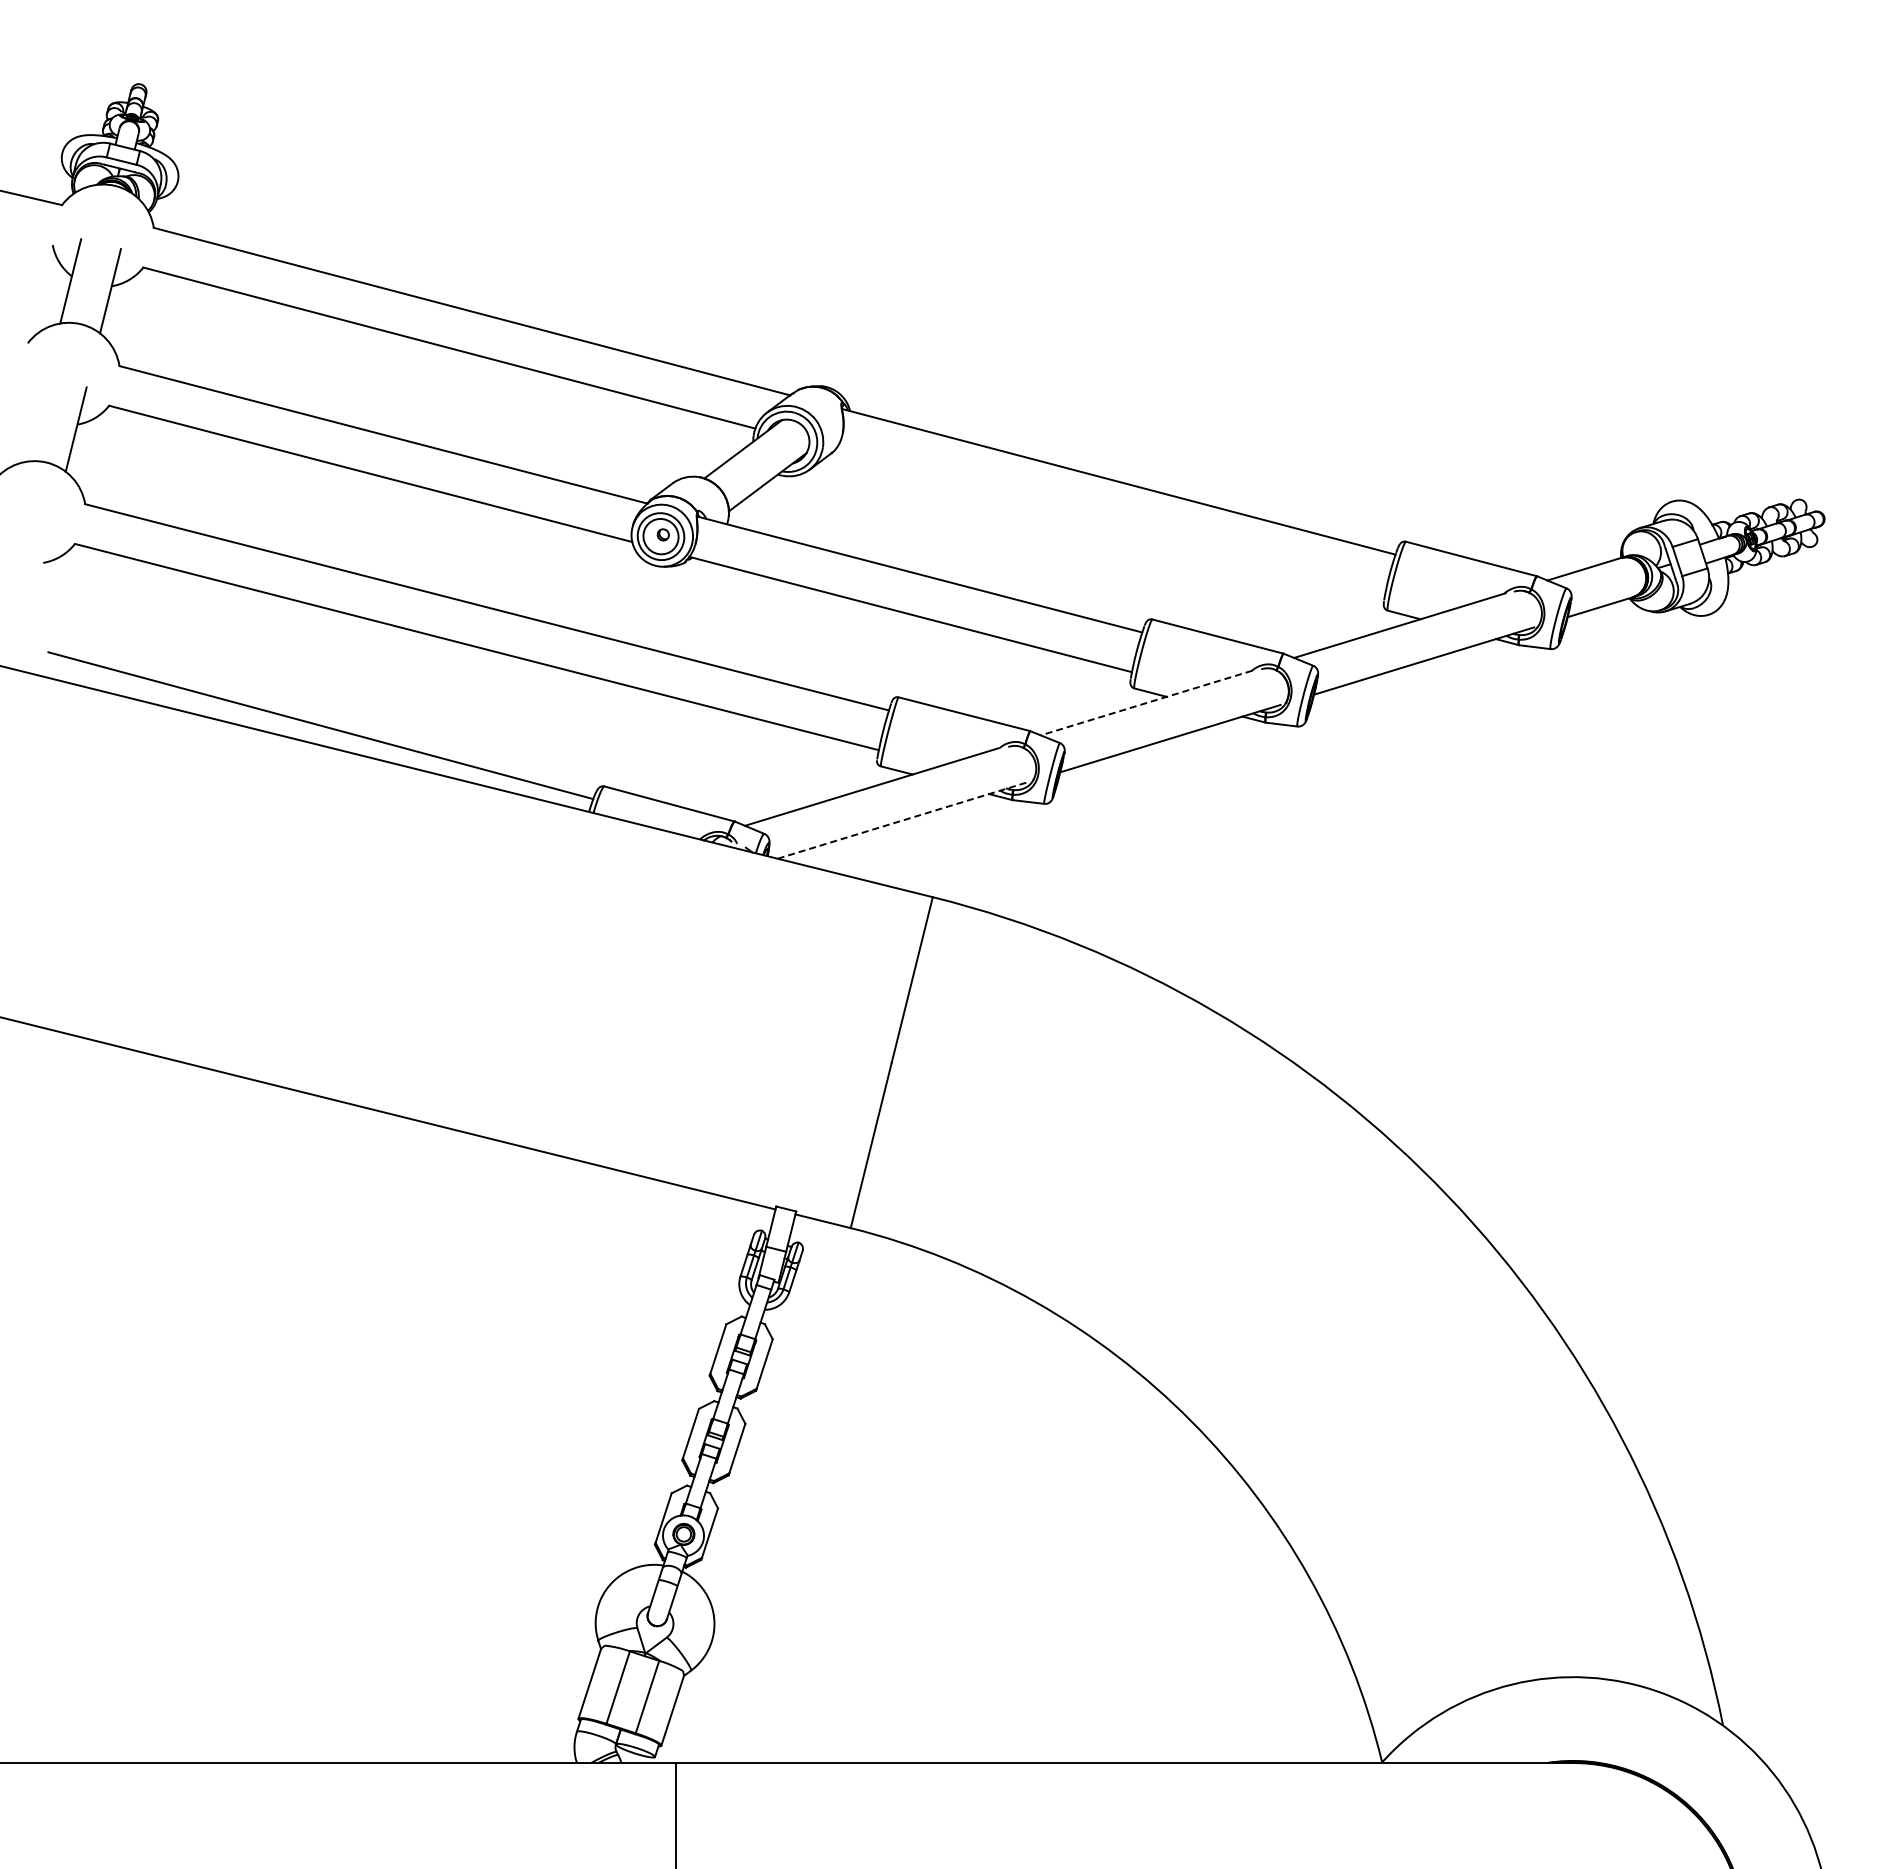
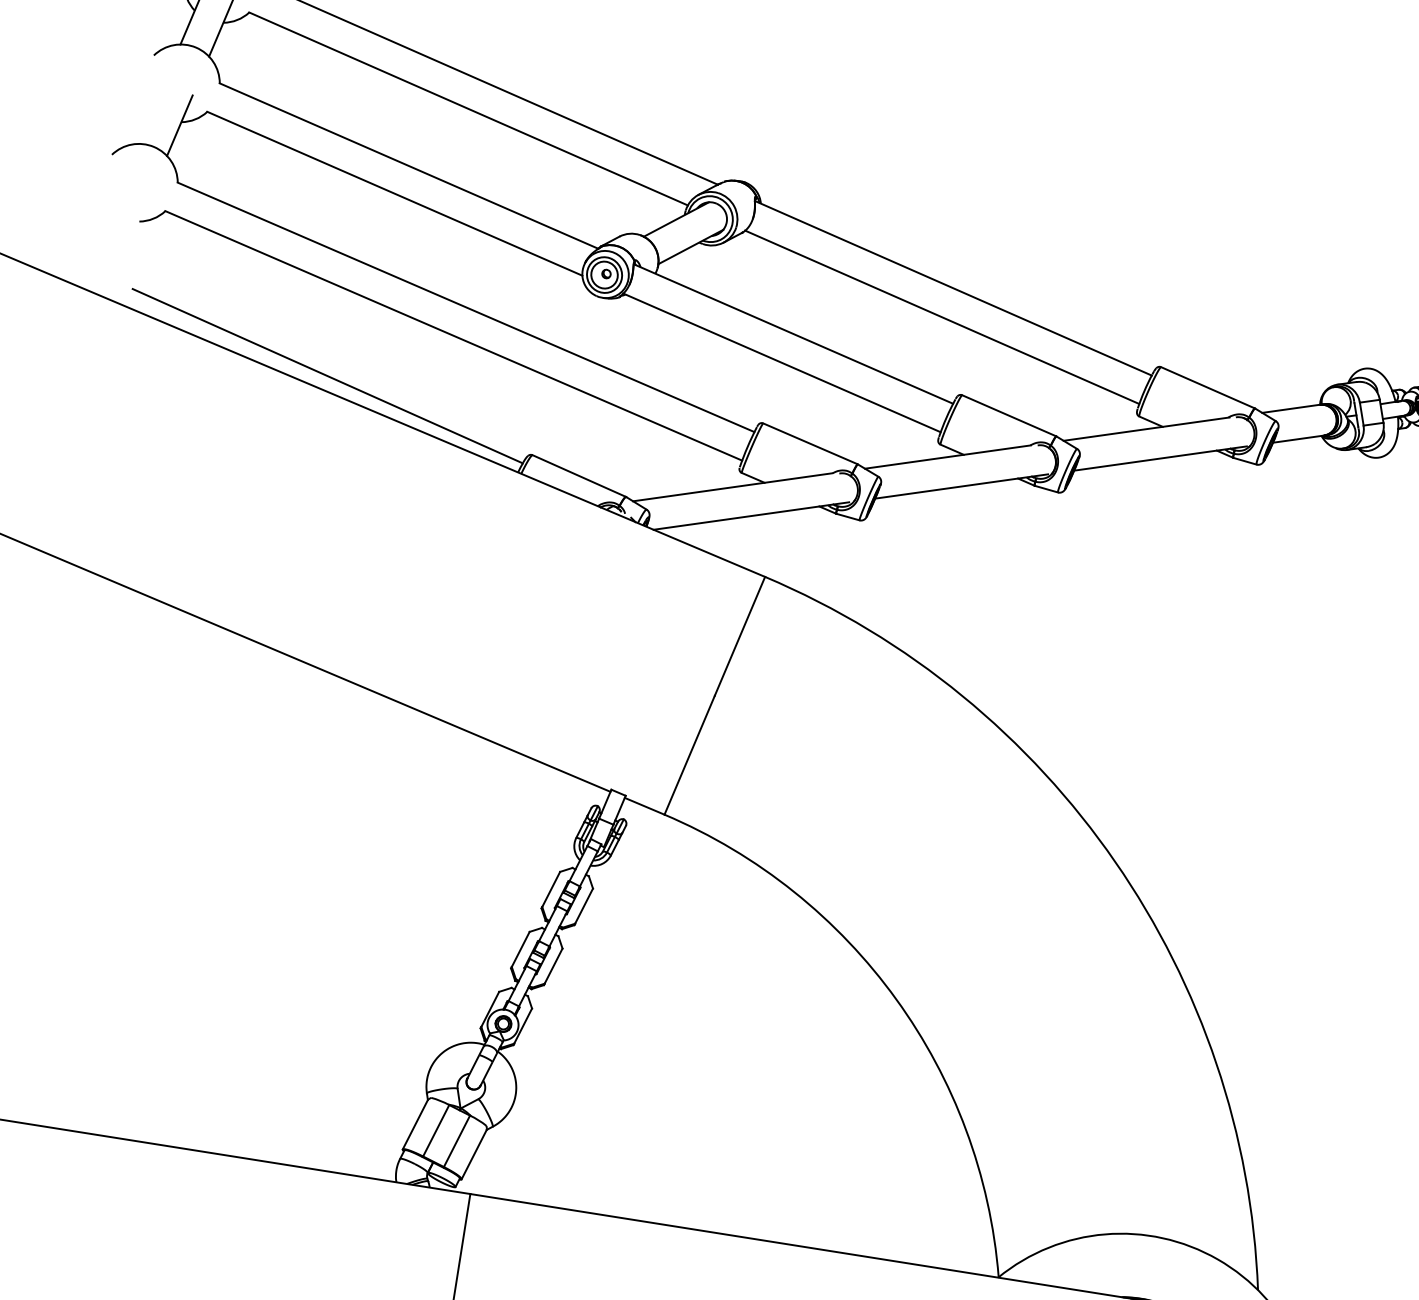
line: (1110, 521) -> (942, 317), added
line: (1146, 703) -> (947, 457), dashed -> solid
line: (902, 820) -> (751, 515), dashed -> solid

